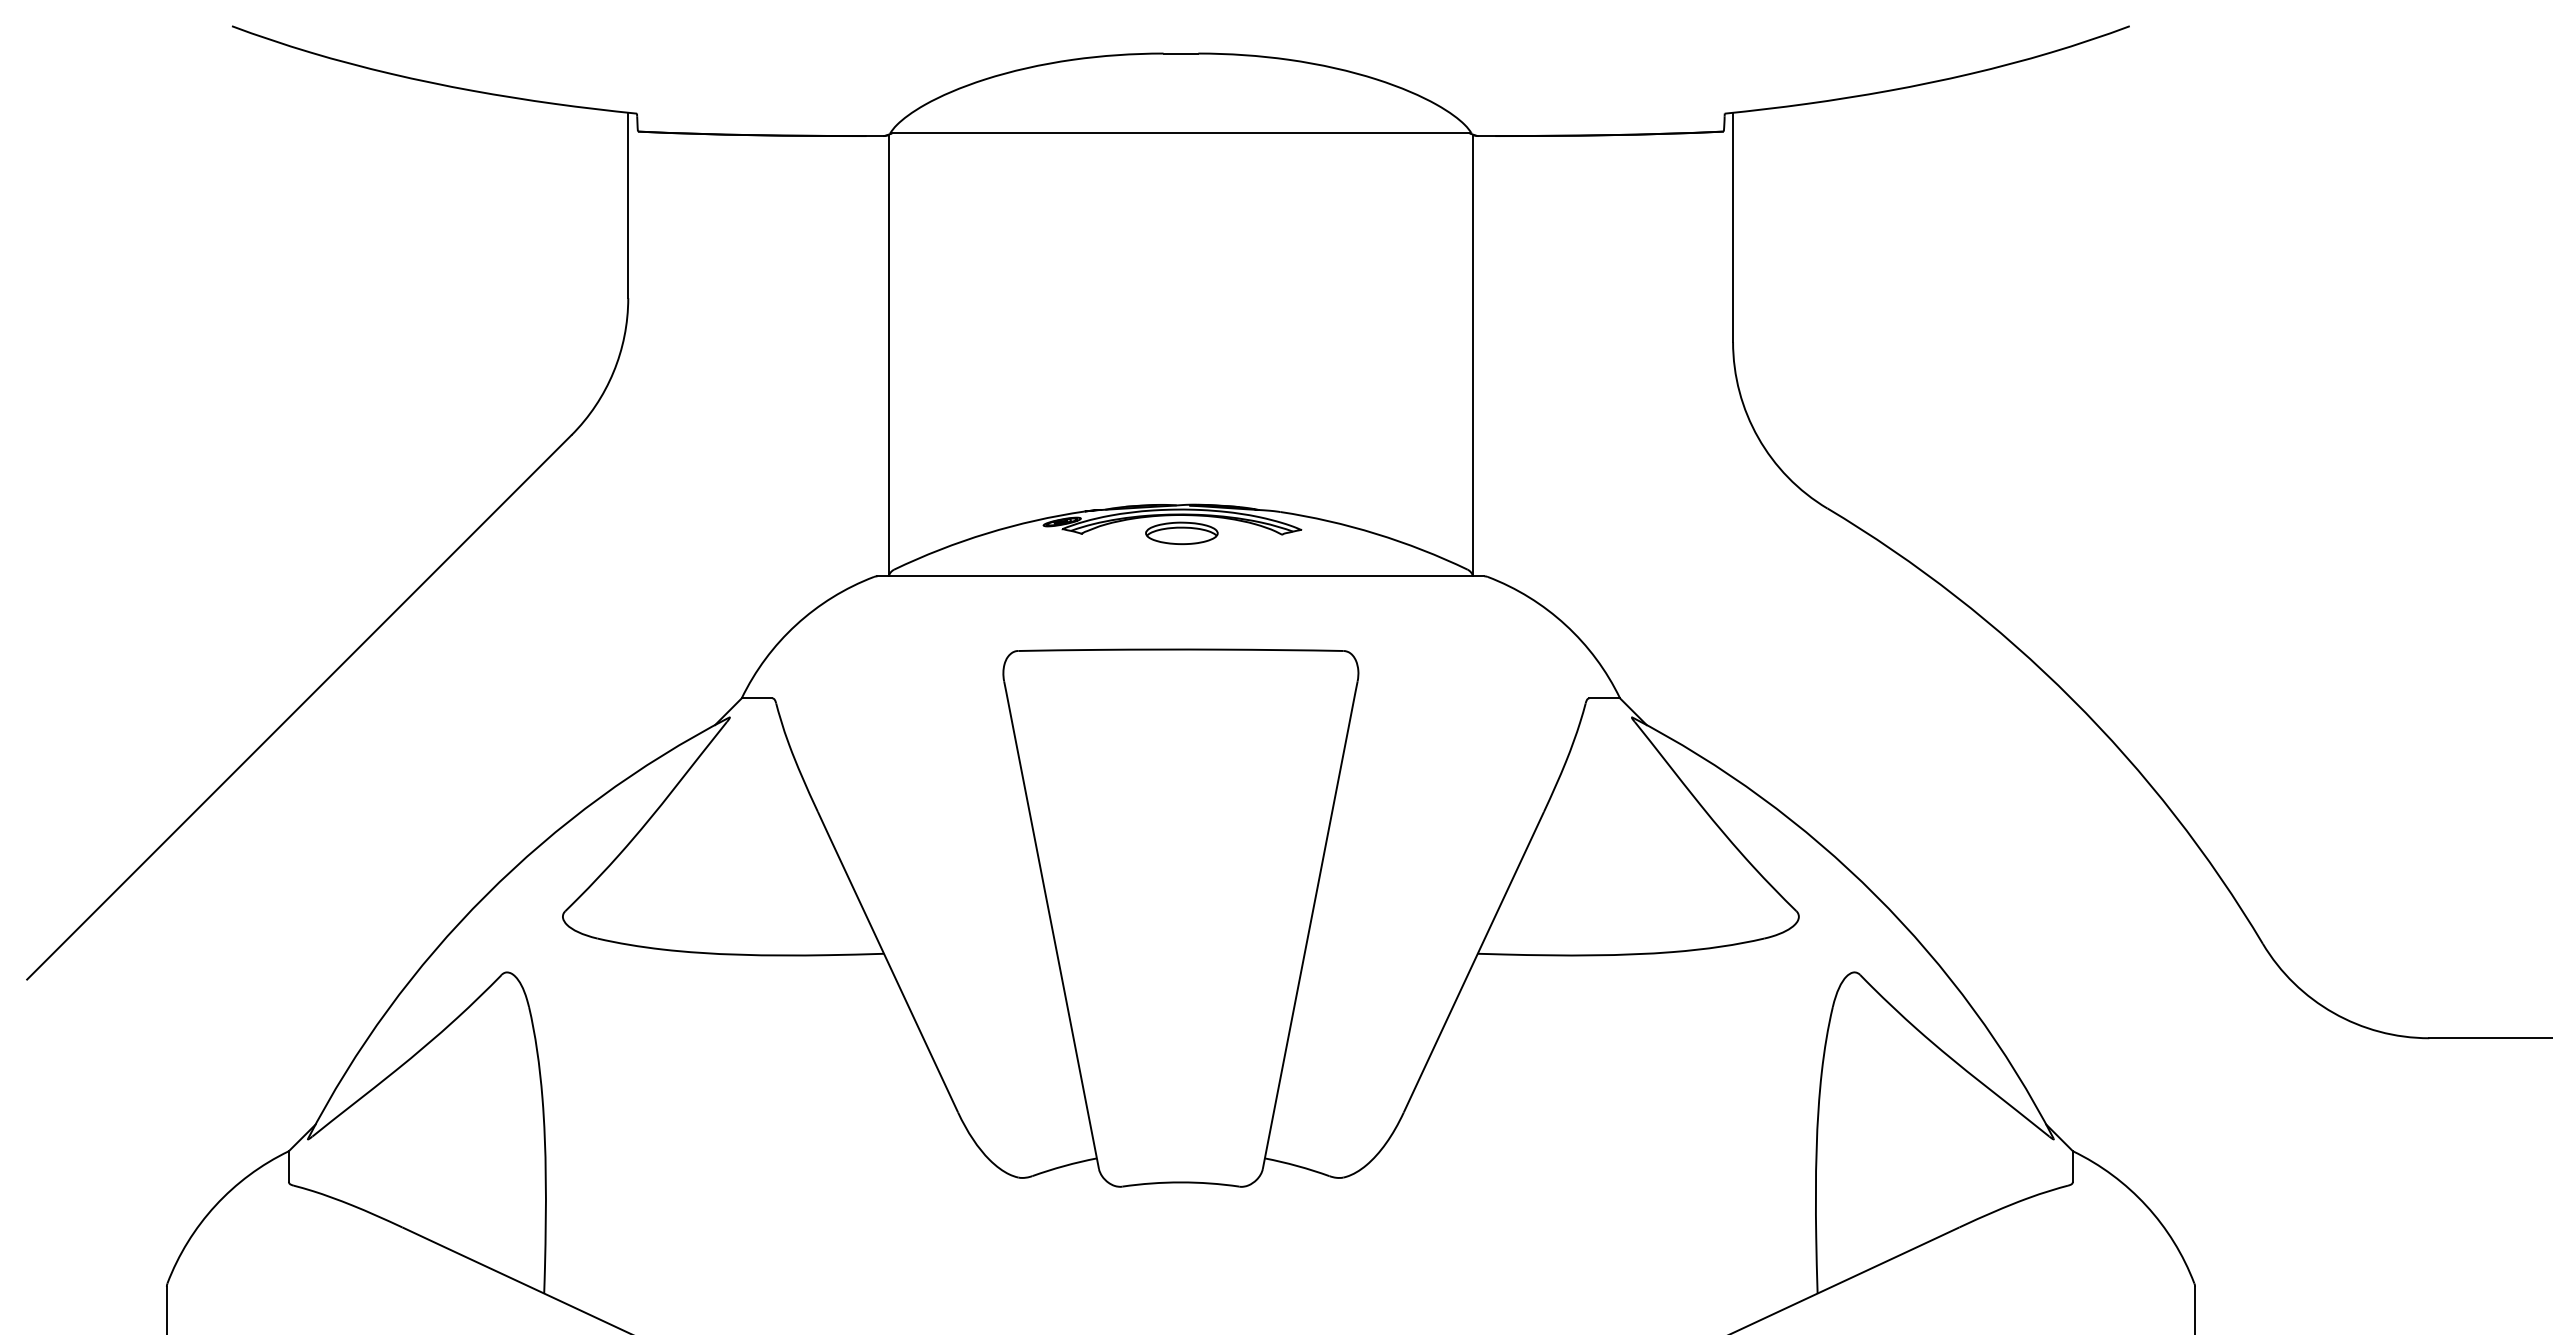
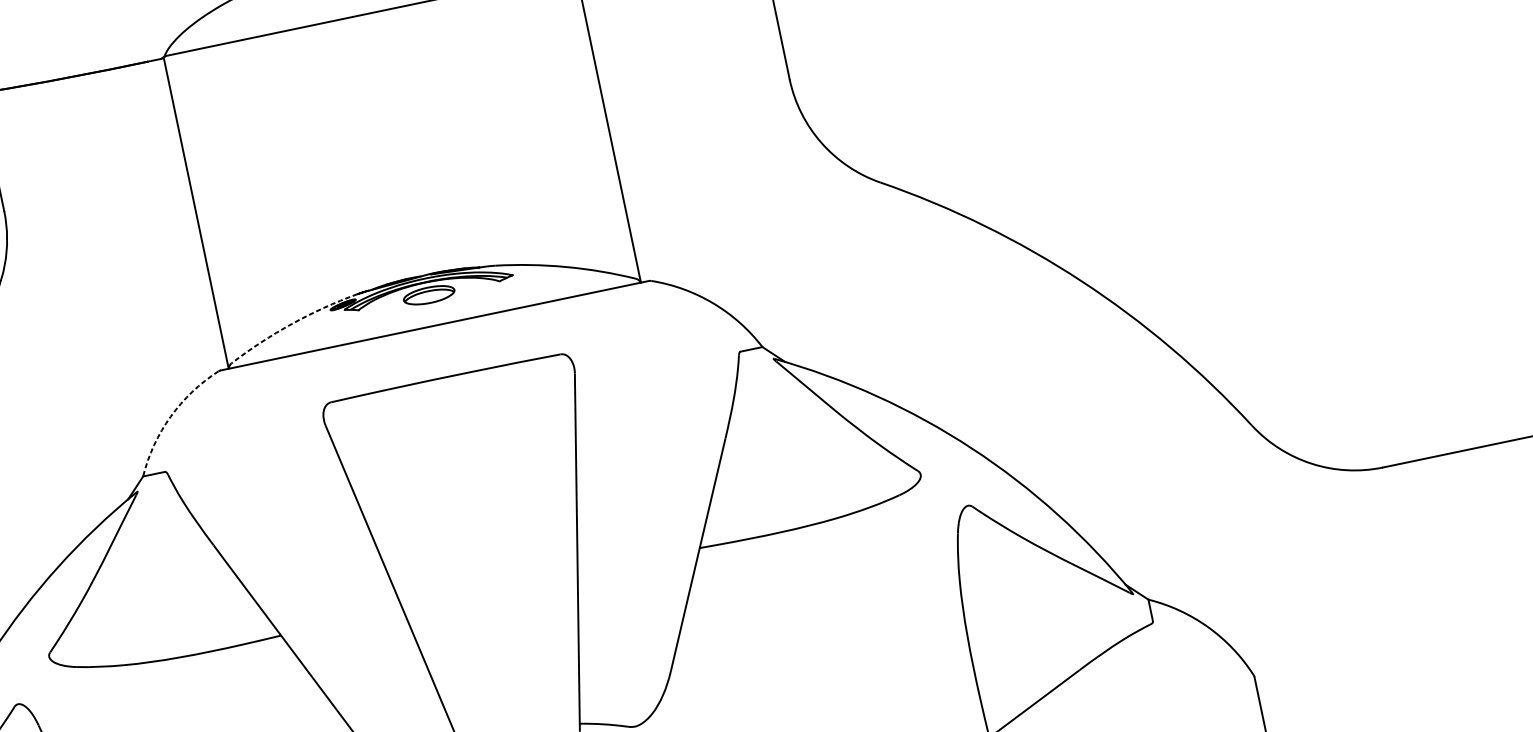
arc: (987, 533) -> (292, 324), solid -> dashed
arc: (796, 624) -> (170, 416), solid -> dashed

